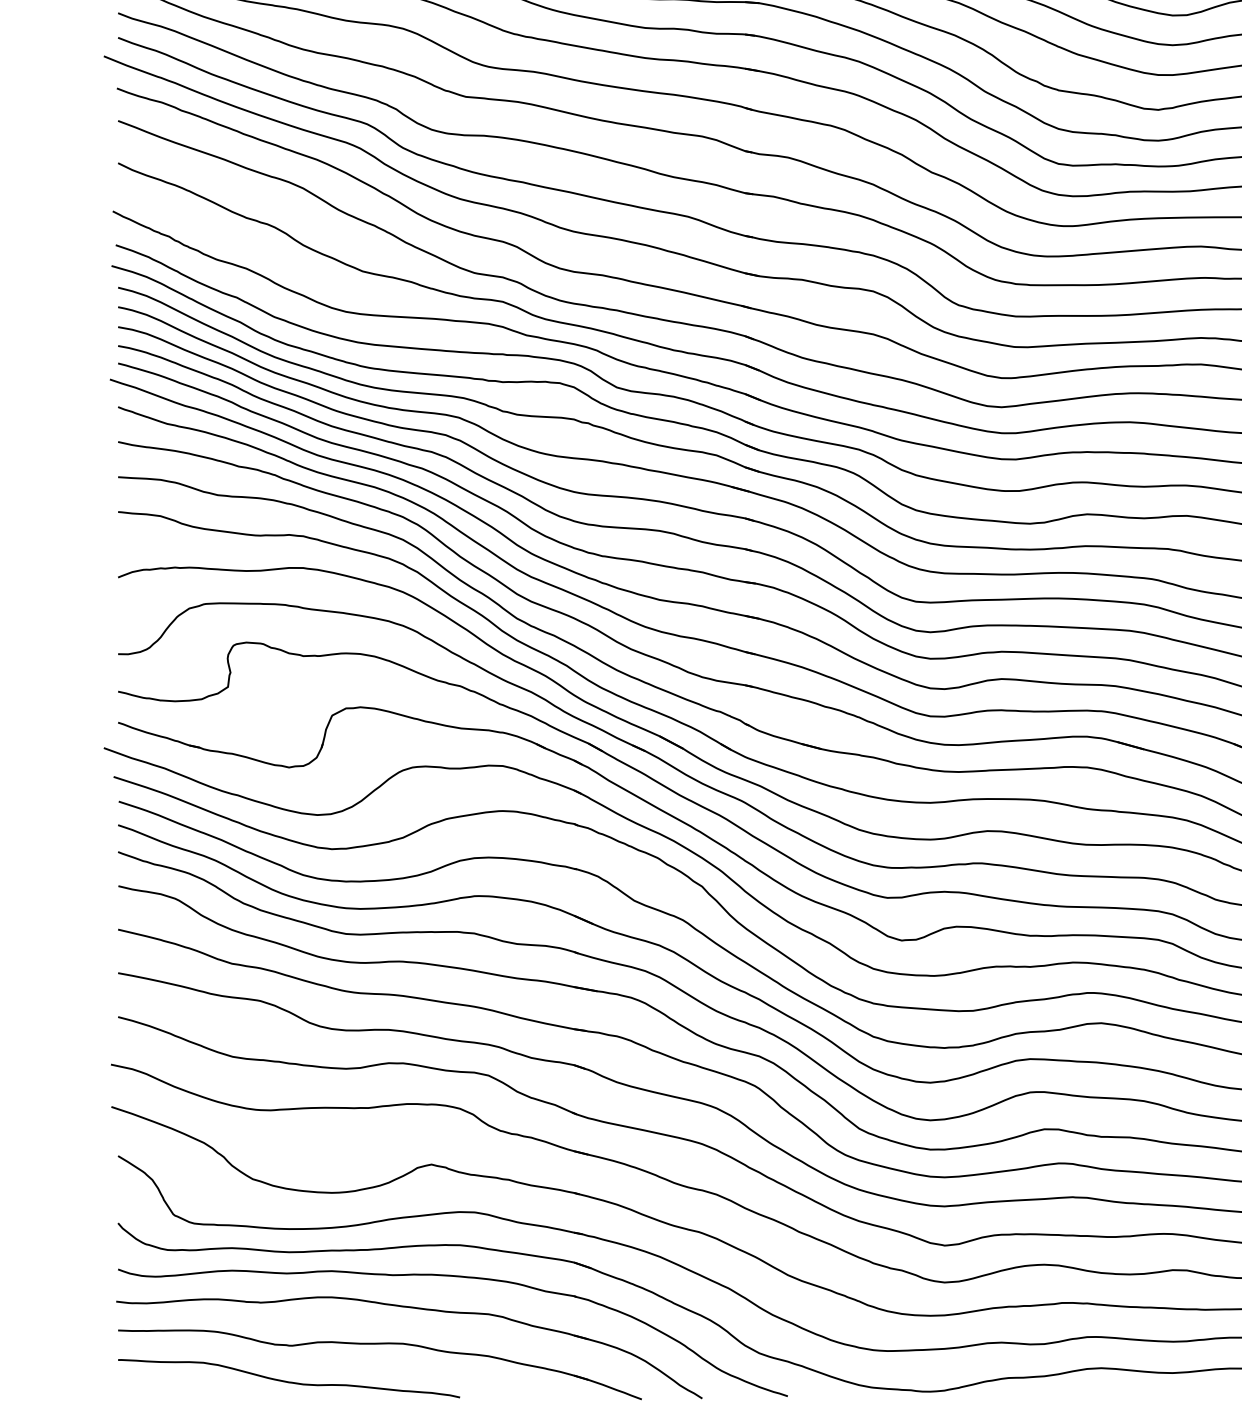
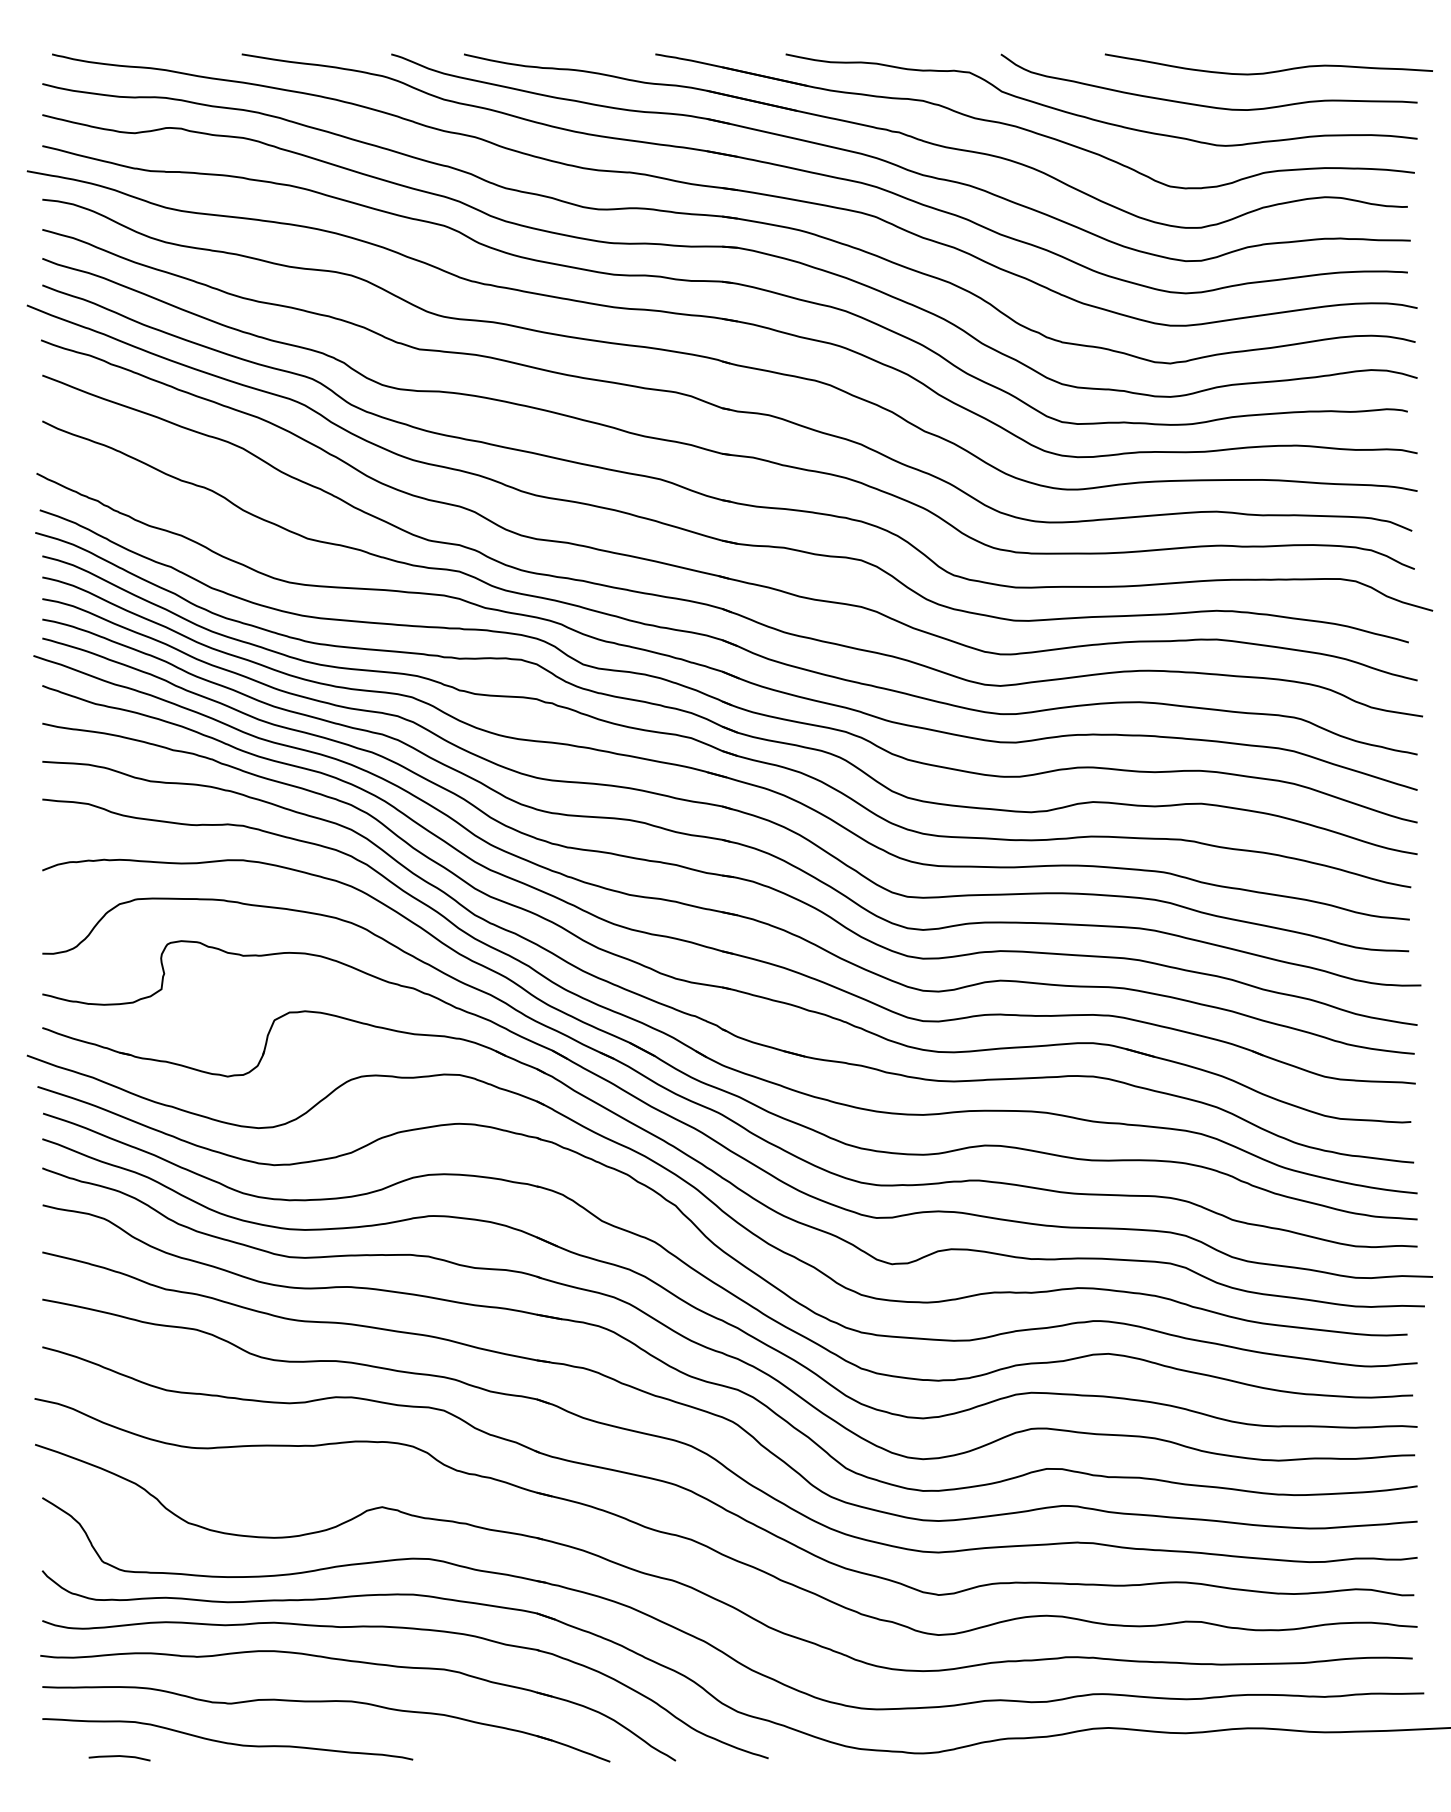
line: (189, 1394) -> (119, 1756), added

